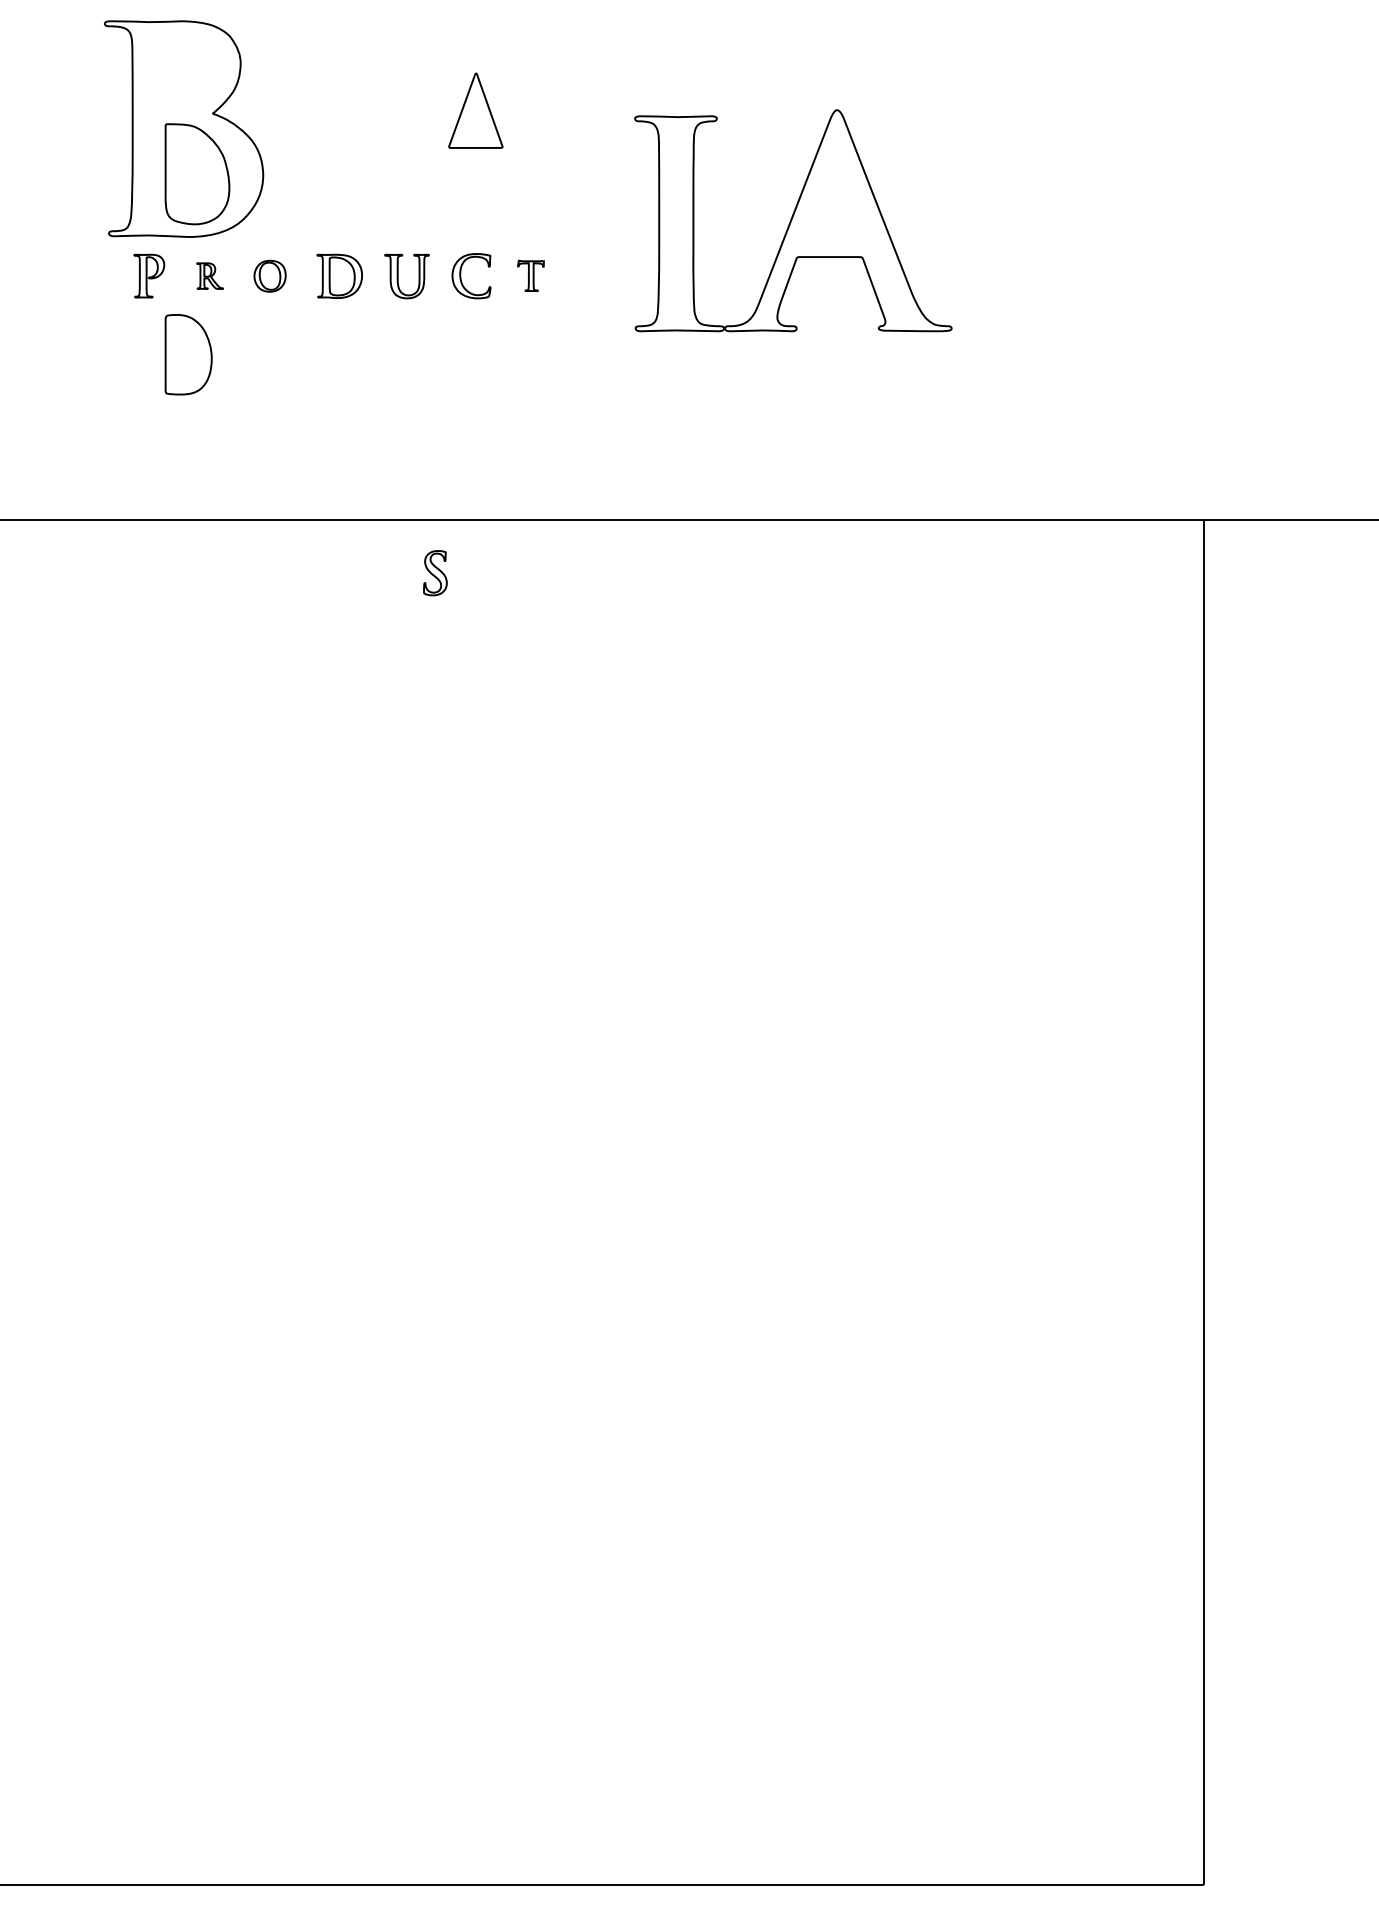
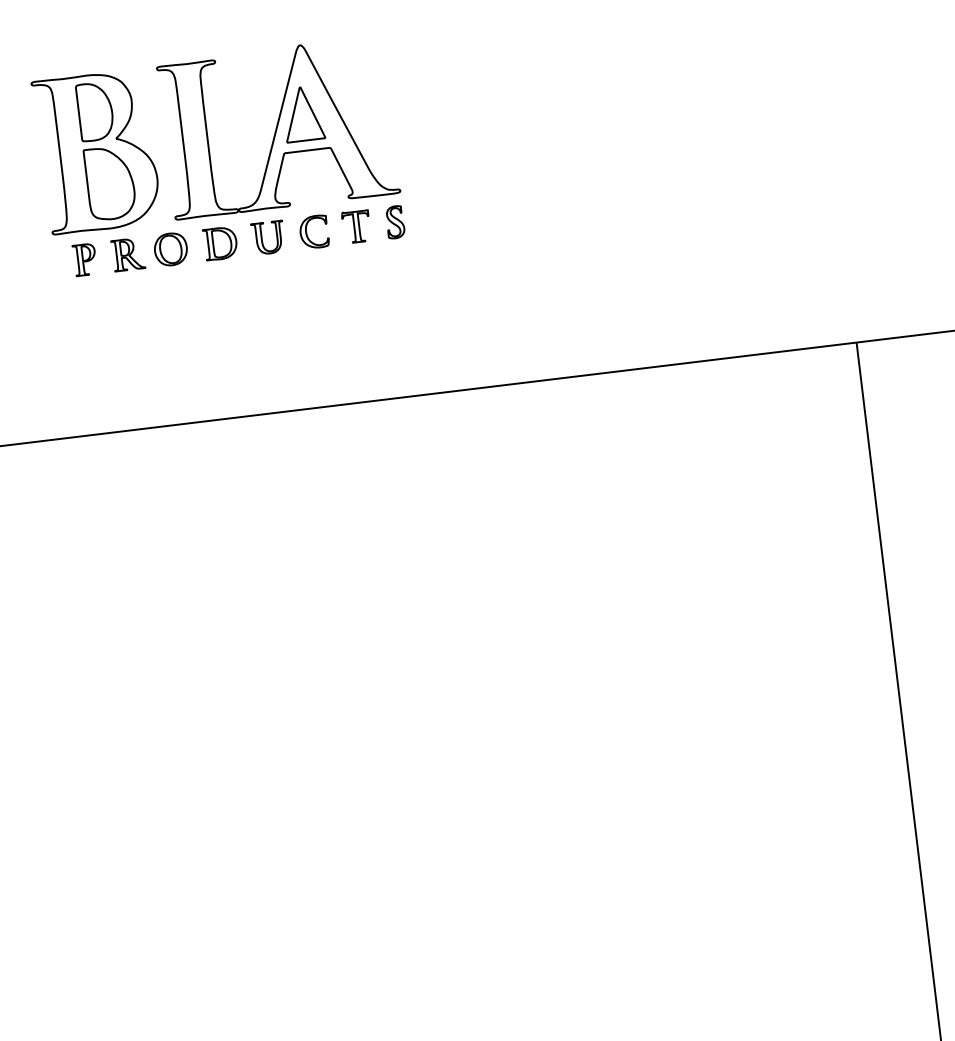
part: (793, 220) -> (278, 127), moved
part: (209, 275) -> (127, 254), size x1.67
part: (530, 275) -> (356, 226), size x1.43
part: (269, 276) -> (170, 249), size x1.43
part: (188, 354) -> (95, 111), moved
part: (435, 573) -> (395, 222), moved

